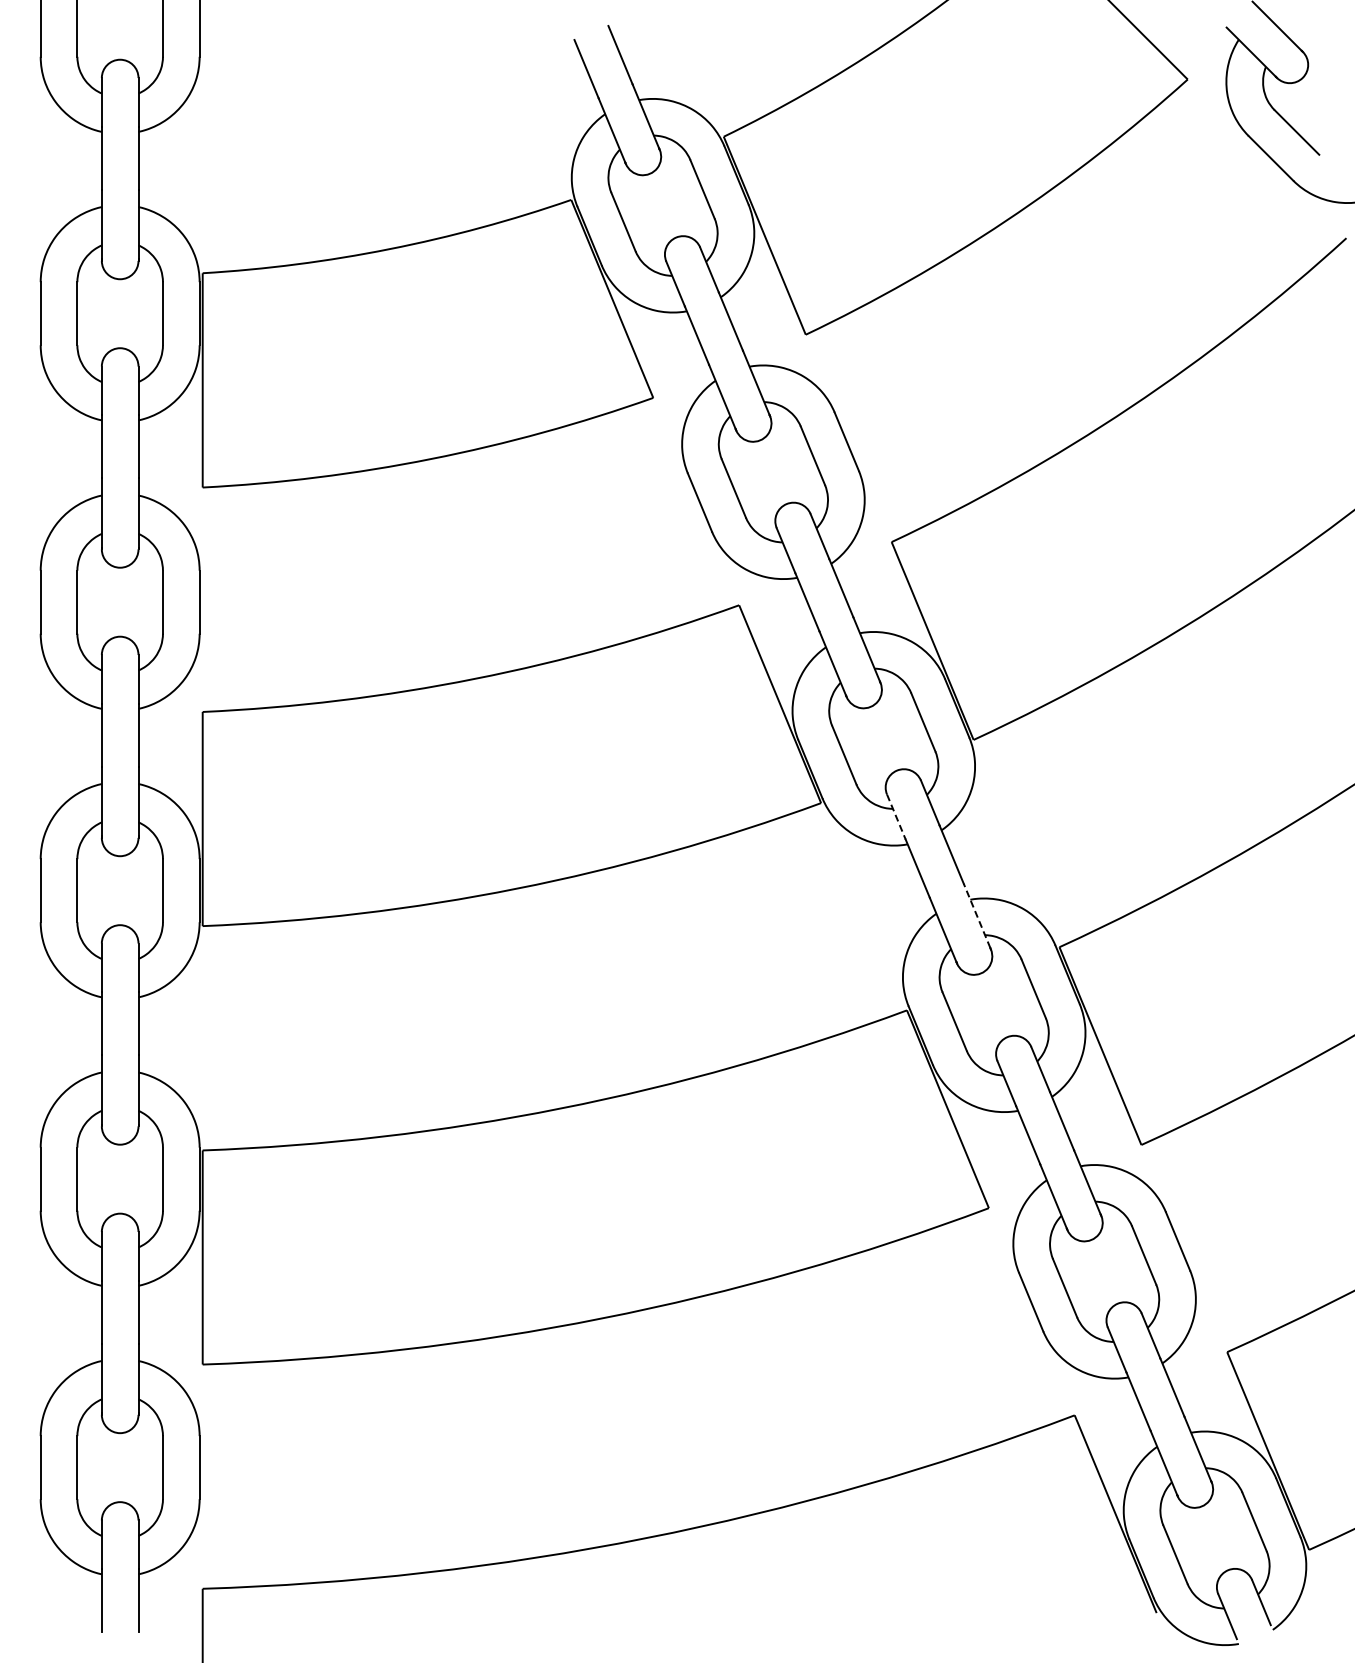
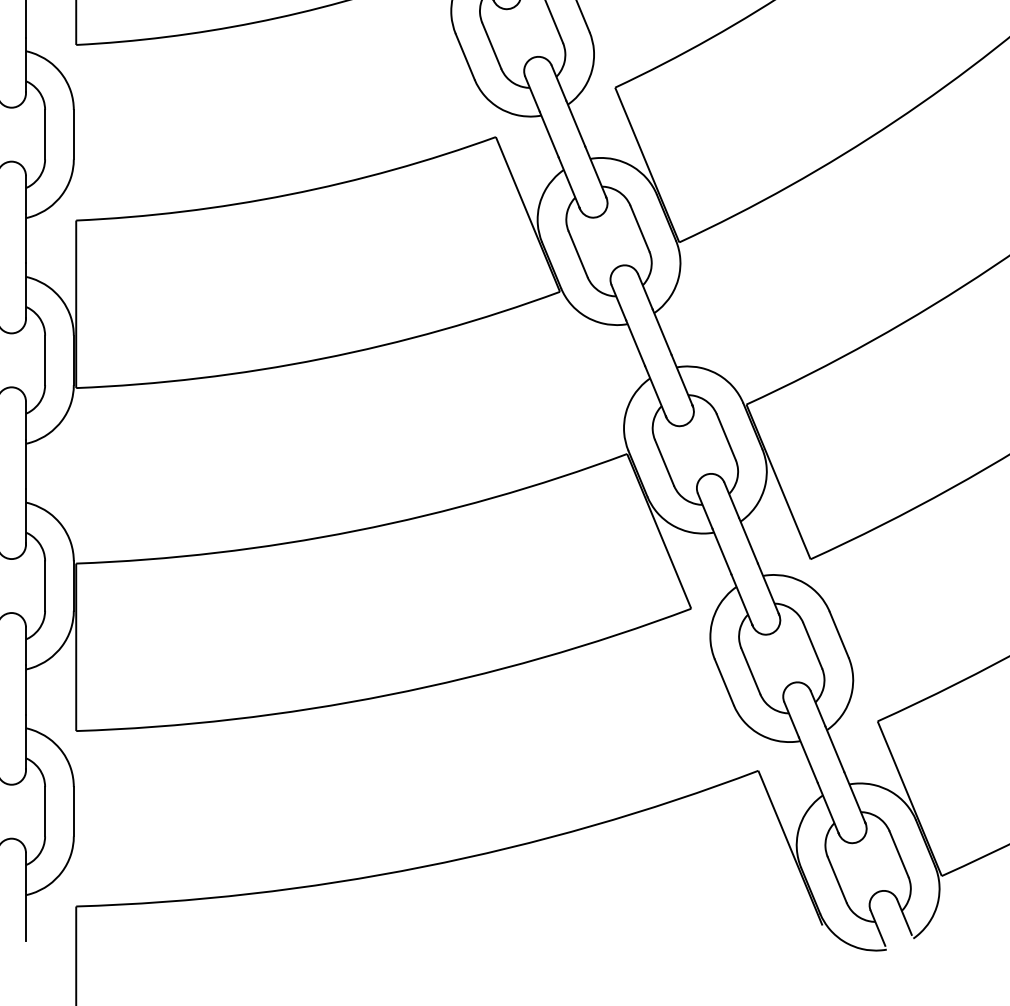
line: (896, 817) -> (618, 303), dashed -> solid
line: (977, 915) -> (682, 379), dashed -> solid

